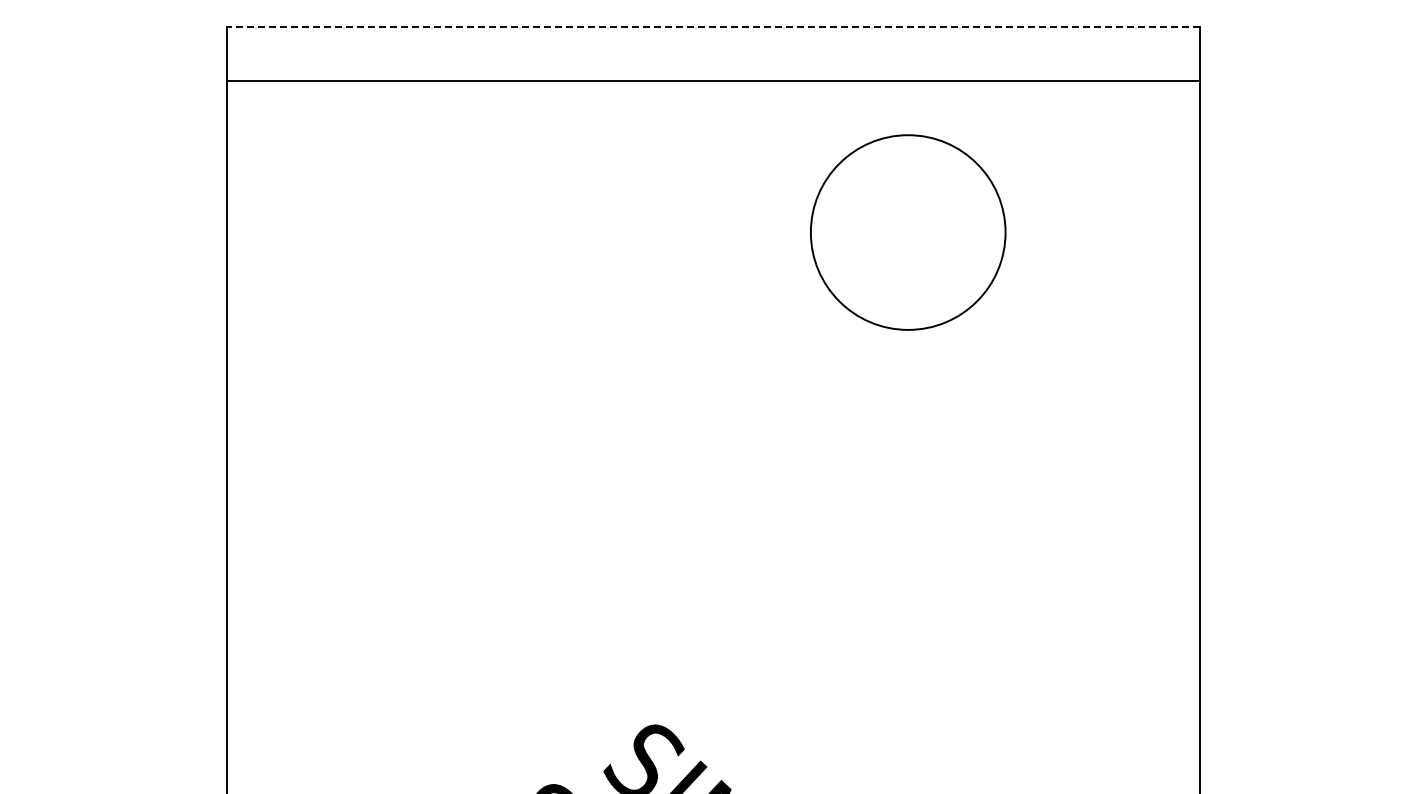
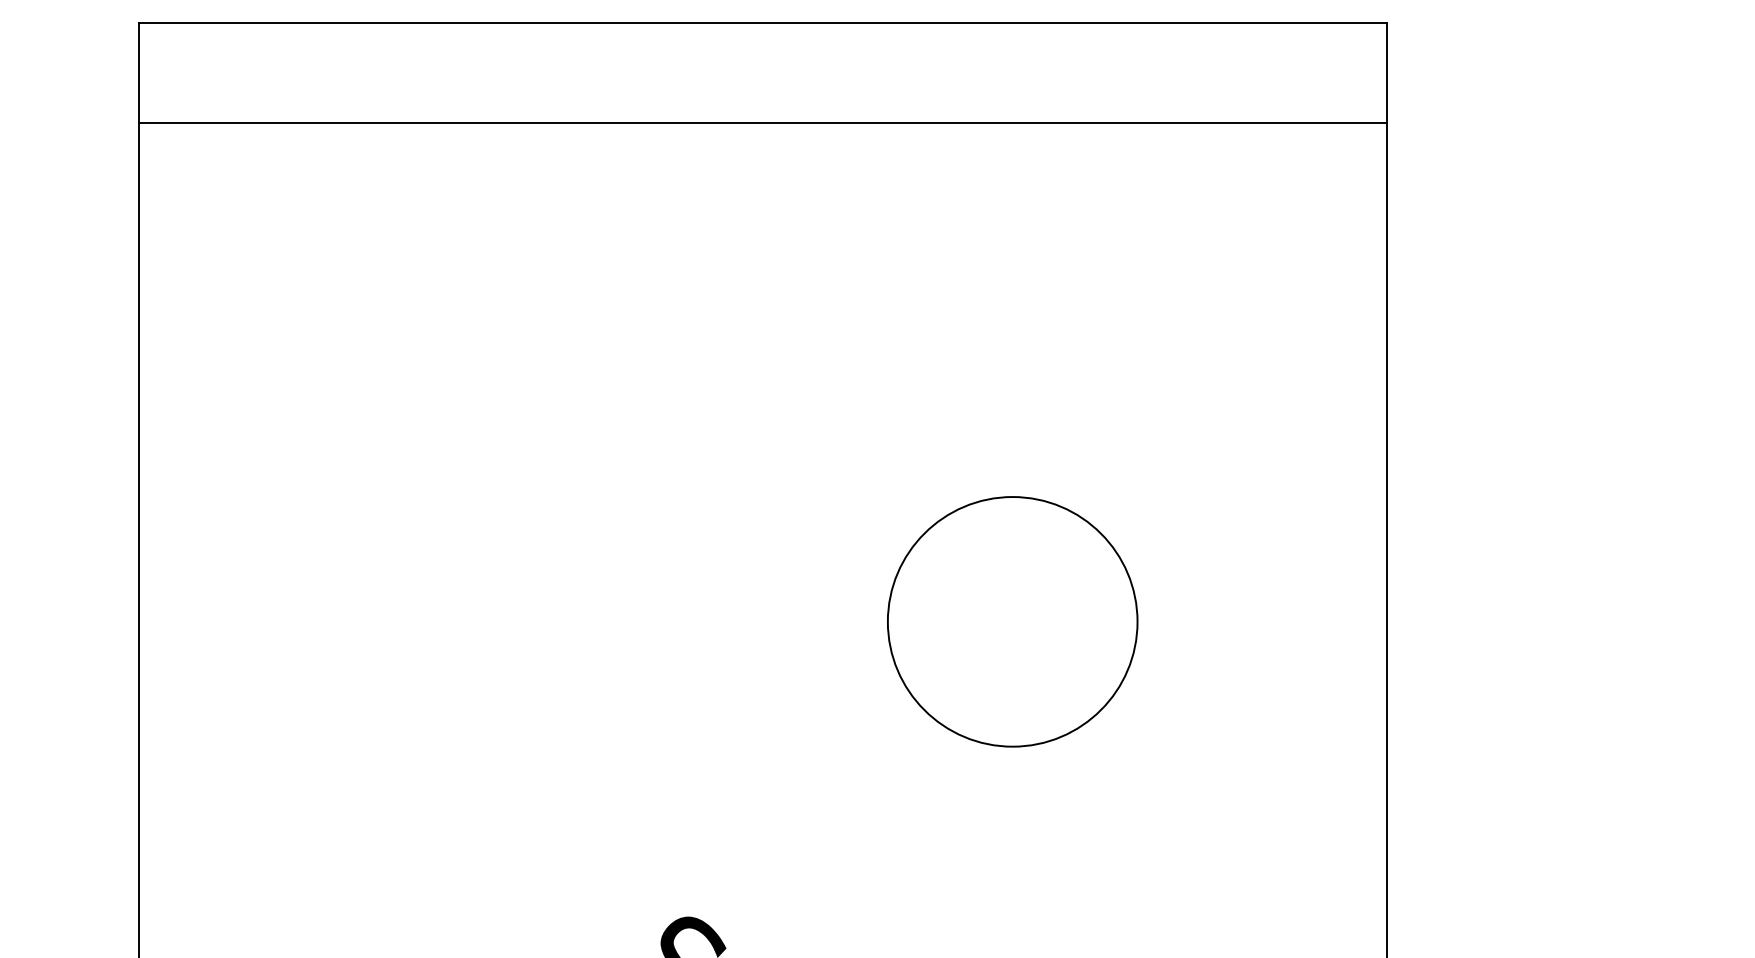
line: (713, 27) -> (763, 23), dashed -> solid
line: (713, 81) -> (763, 123), moved
circle: (908, 232) -> (1013, 621), moved

